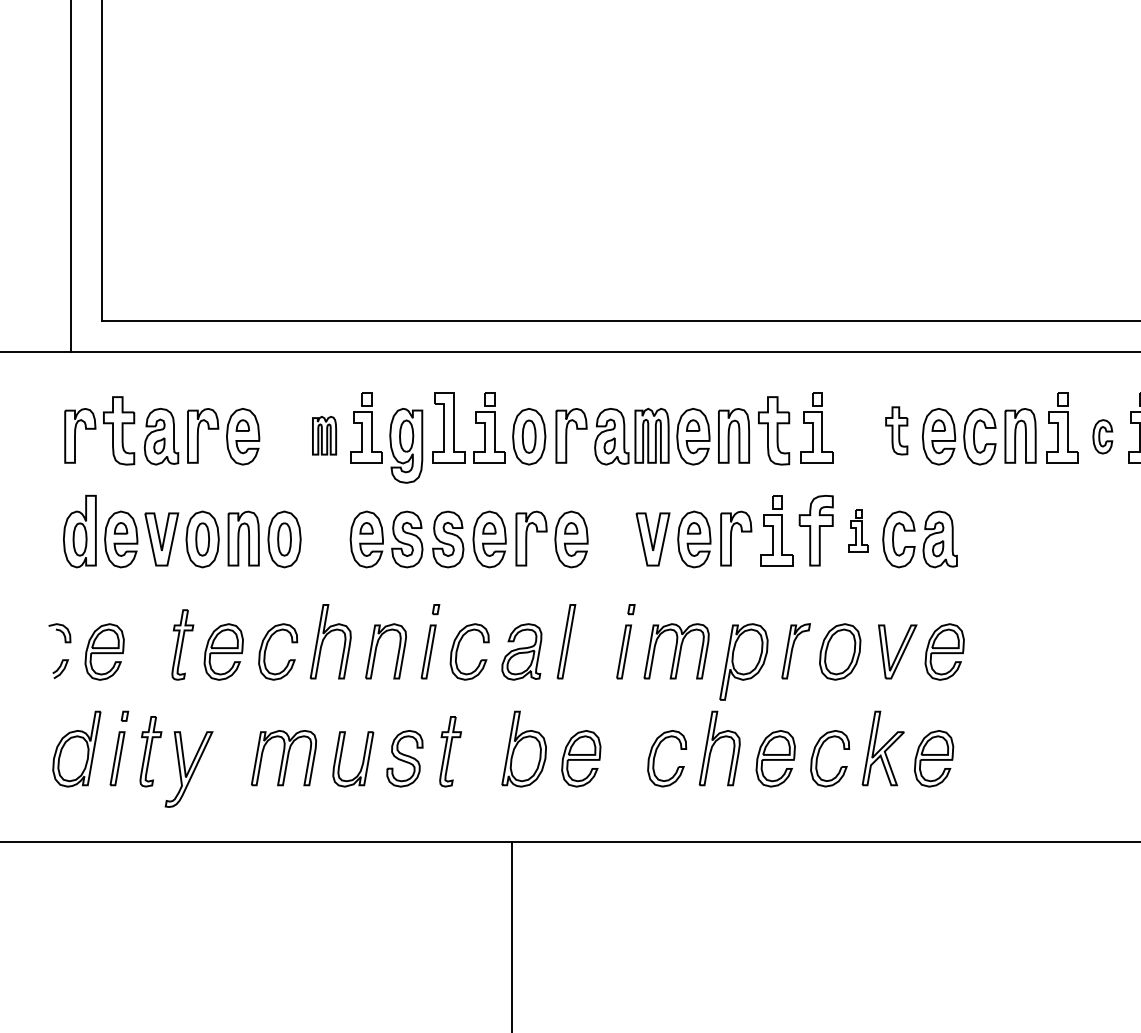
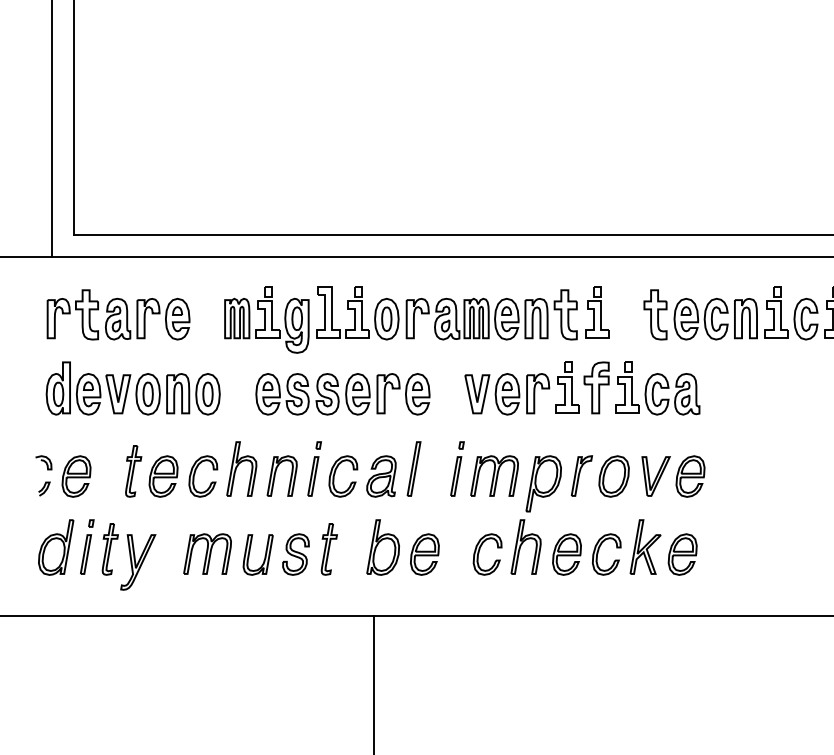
part: (896, 430) -> (655, 314), size x1.43
part: (324, 435) -> (237, 318), size x1.43
part: (1102, 436) -> (805, 319), size x1.67
part: (858, 530) -> (627, 387), size x1.67

